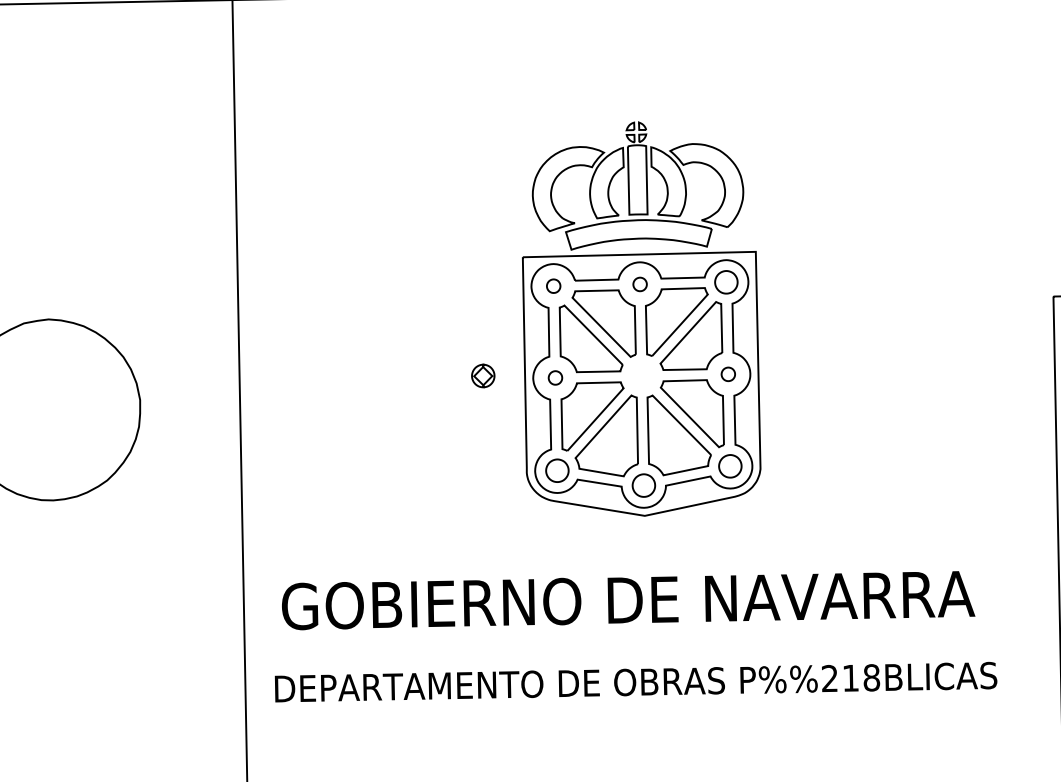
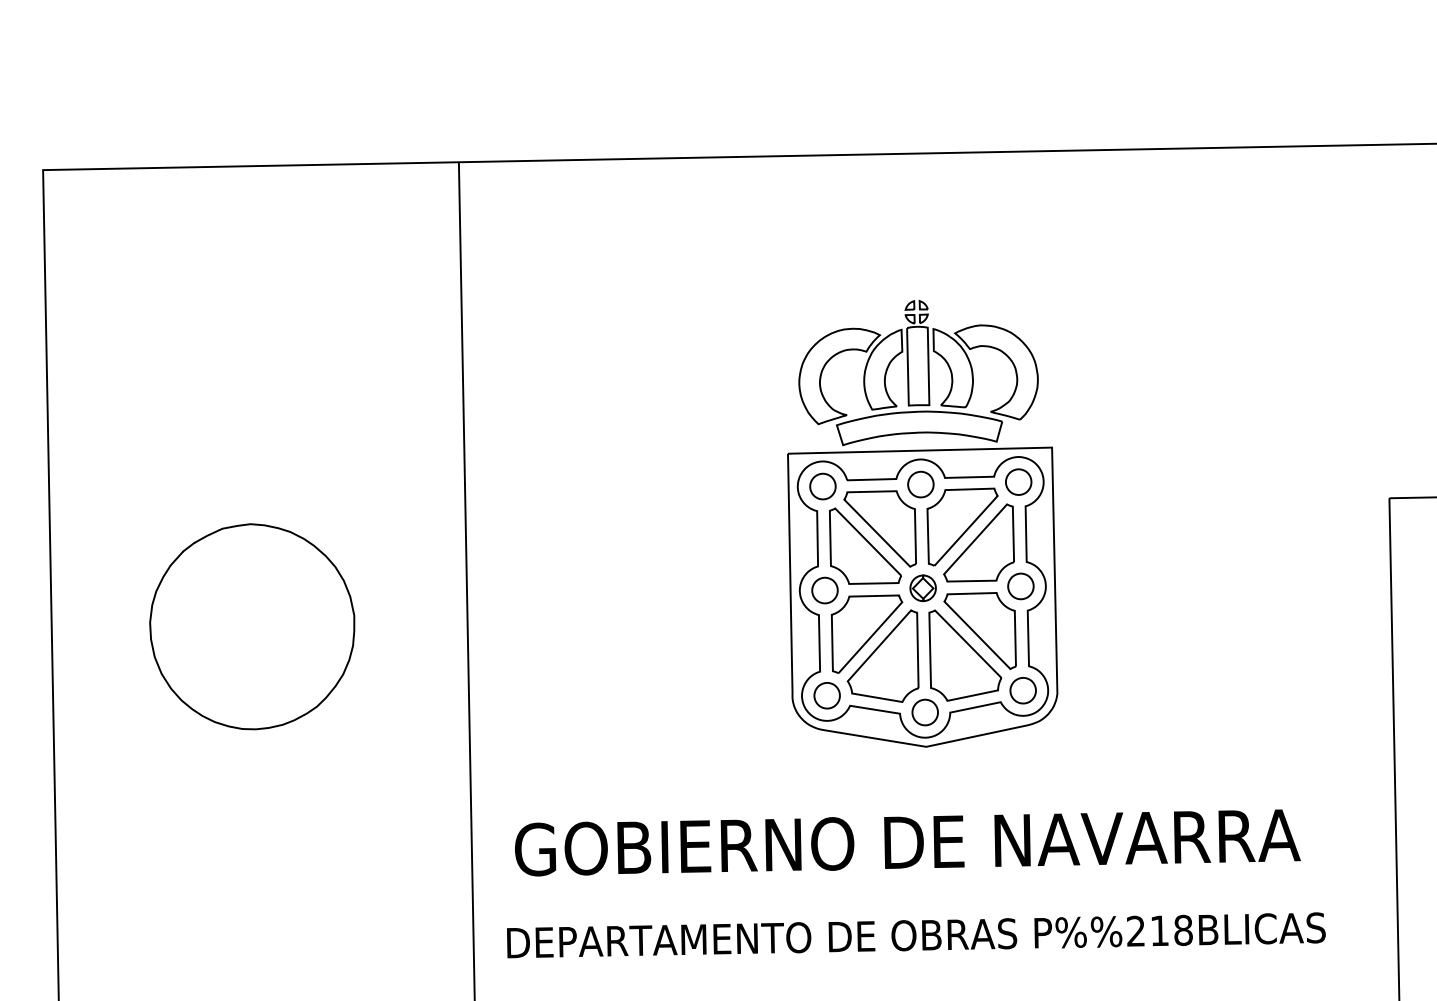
part: (639, 284) -> (920, 484), size x1.67
part: (553, 286) -> (822, 486), size x1.67
part: (727, 374) -> (1020, 586), size x1.67
part: (482, 376) -> (922, 588), moved
part: (555, 377) -> (824, 590), size x1.67

